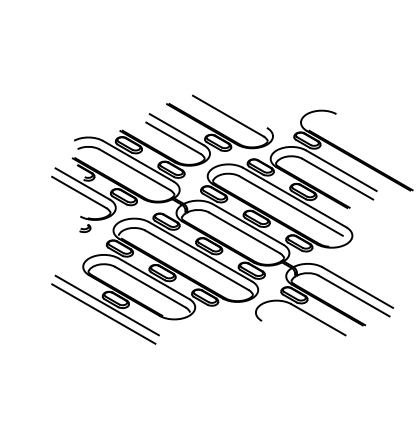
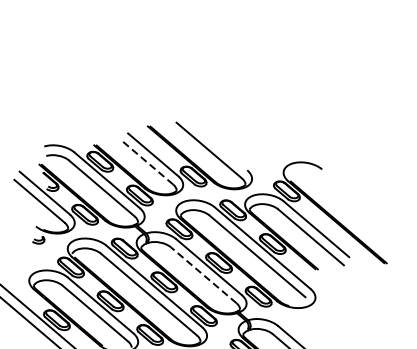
line: (172, 137) -> (147, 162), solid -> dashed
line: (244, 232) -> (203, 274), solid -> dashed

